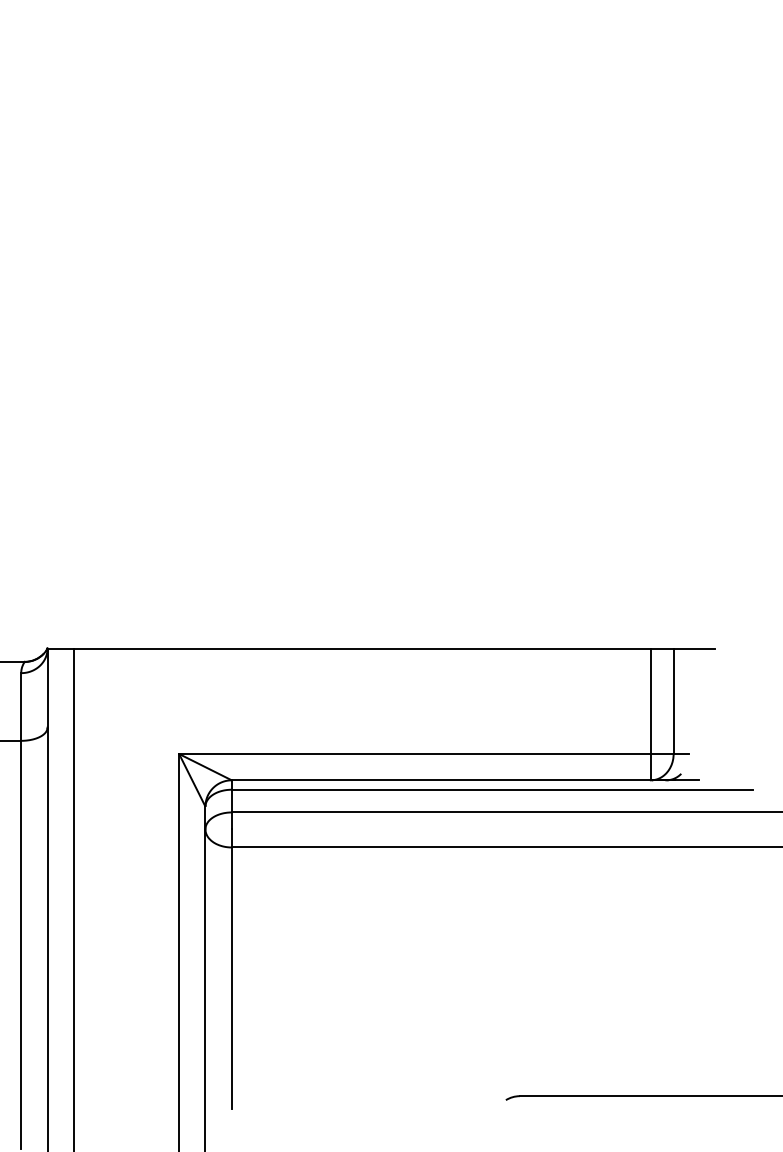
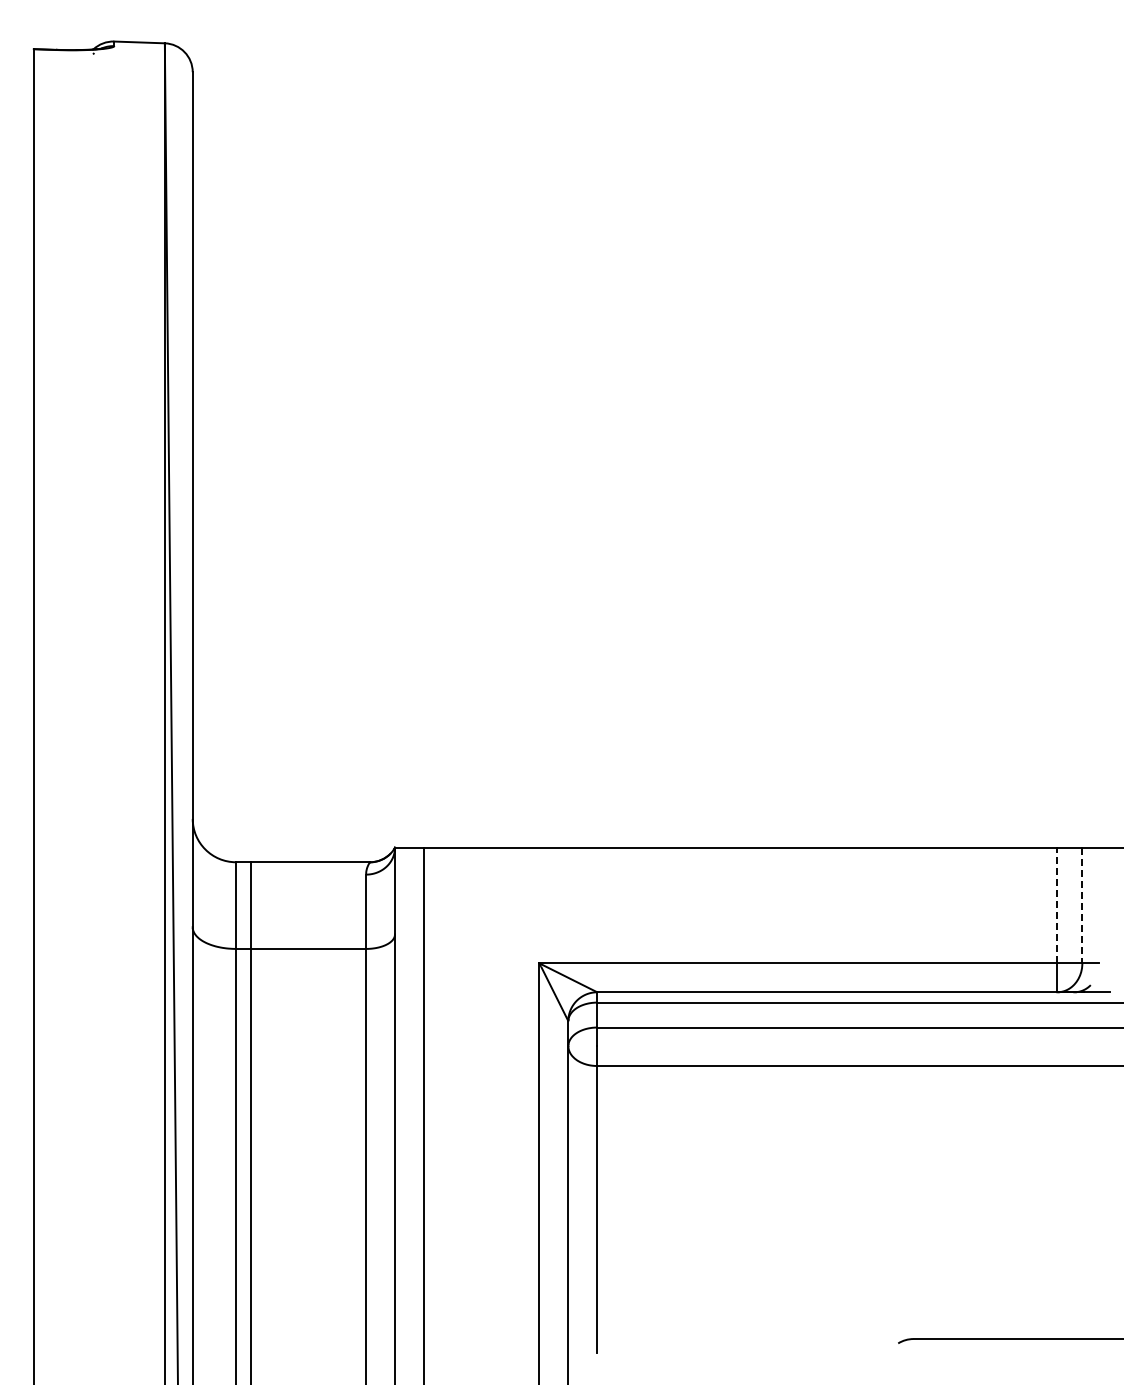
line: (651, 701) -> (1057, 905), solid -> dashed
line: (673, 701) -> (1082, 905), solid -> dashed

